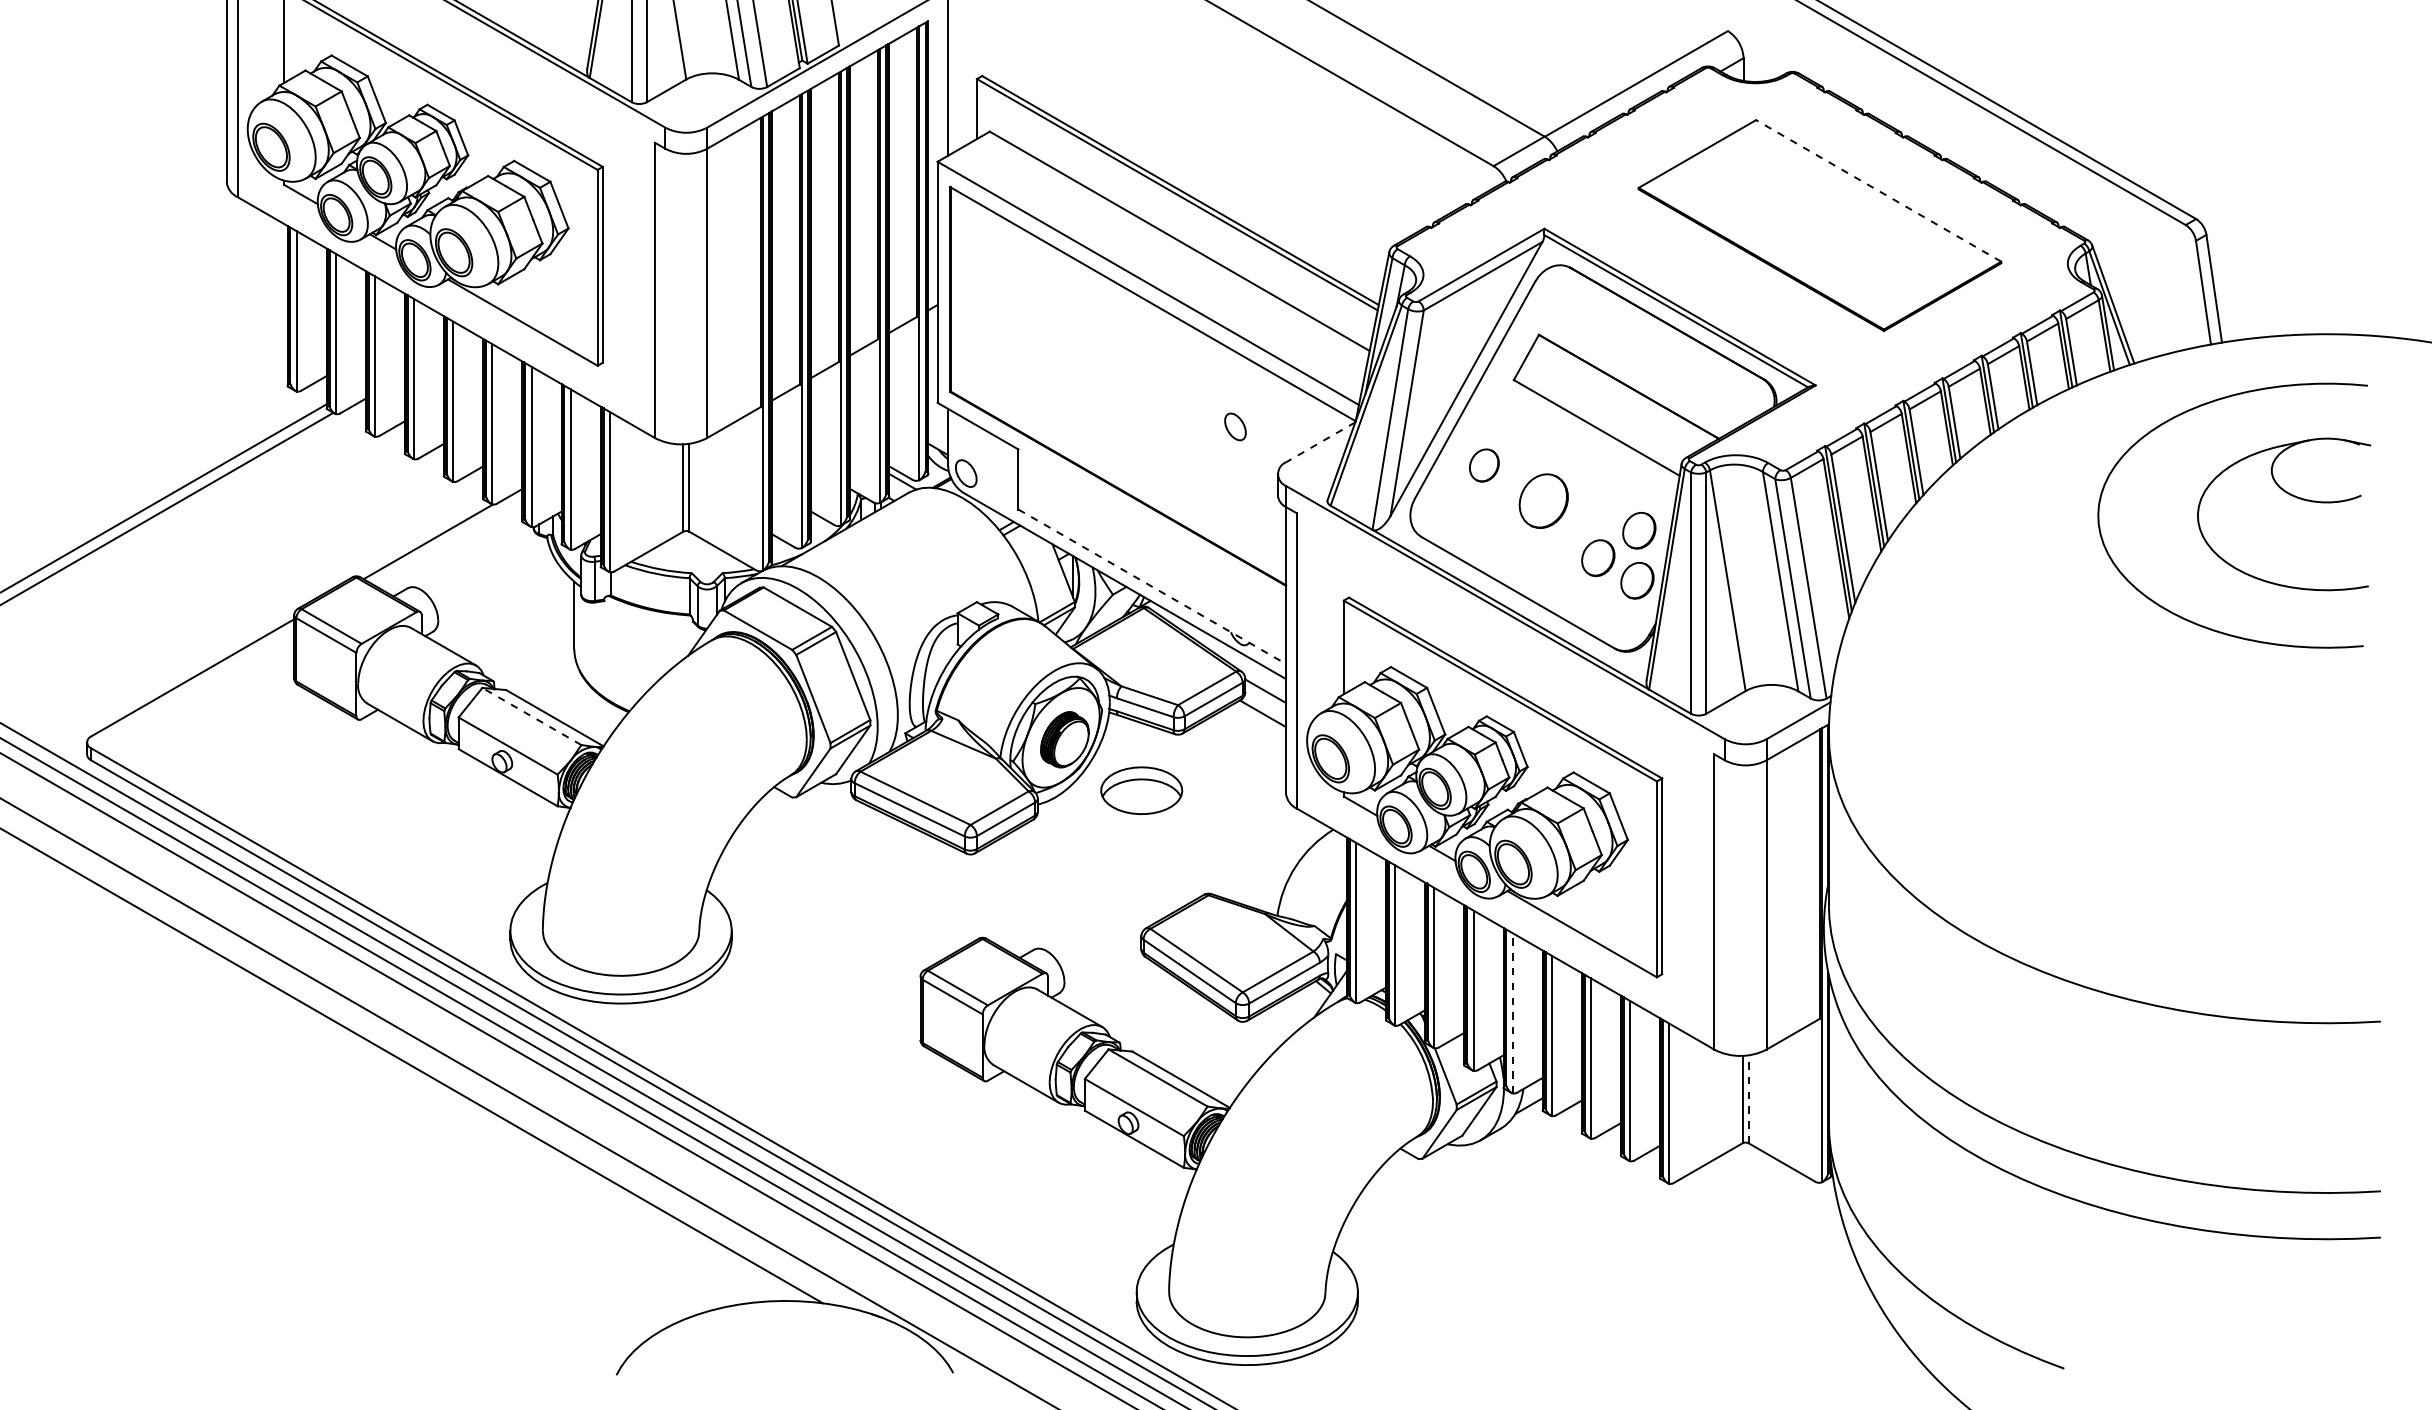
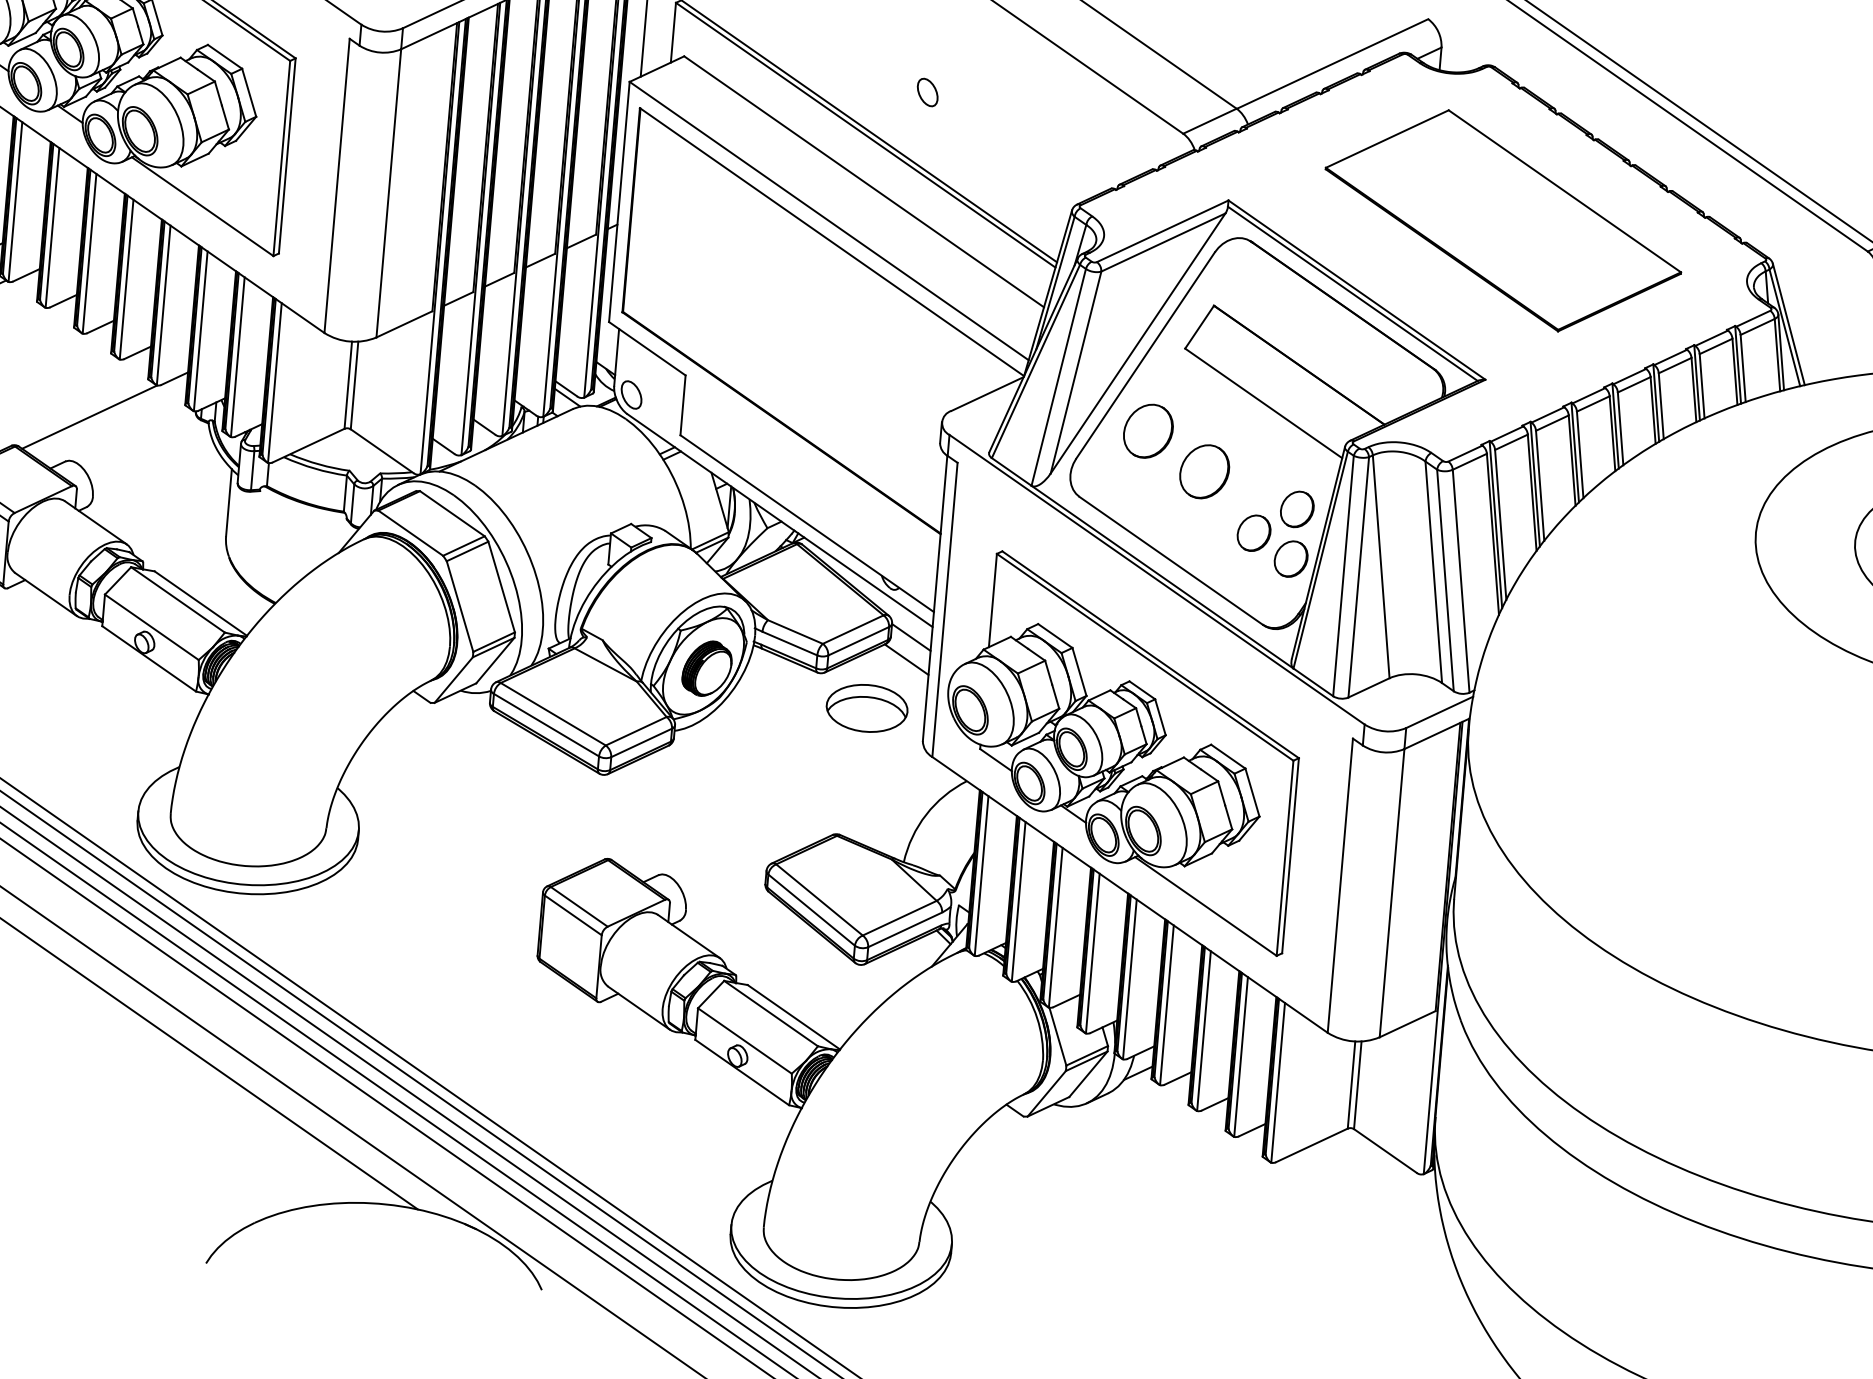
line: (1878, 190) -> (1564, 190), dashed -> solid
part: (1235, 426) -> (927, 92), moved
line: (1320, 442) -> (987, 394), dashed -> solid
part: (1484, 465) -> (1148, 431), size x1.67
line: (1152, 586) -> (807, 523), dashed -> solid
line: (531, 716) -> (177, 599), dashed -> solid
part: (1141, 790) -> (866, 708), moved
line: (1512, 1012) -> (1129, 978), dashed -> solid
line: (1748, 1098) -> (1357, 1084), dashed -> solid

